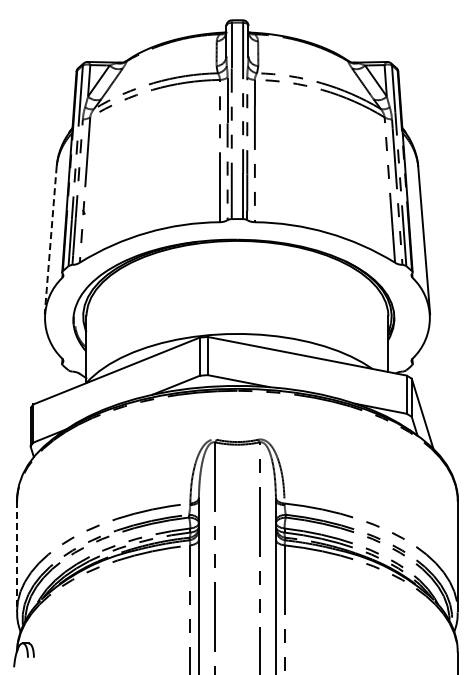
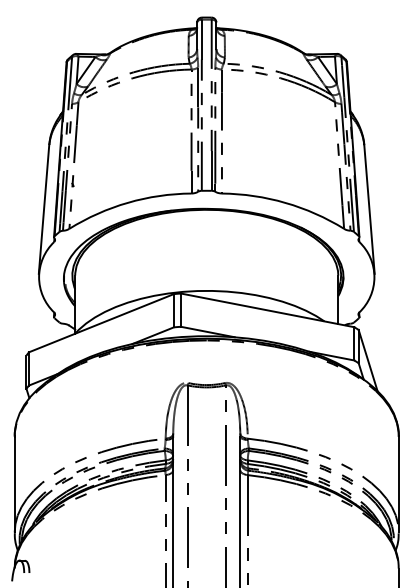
line: (50, 240) -> (43, 209), dashed -> solid
line: (17, 556) -> (15, 484), dashed -> solid

